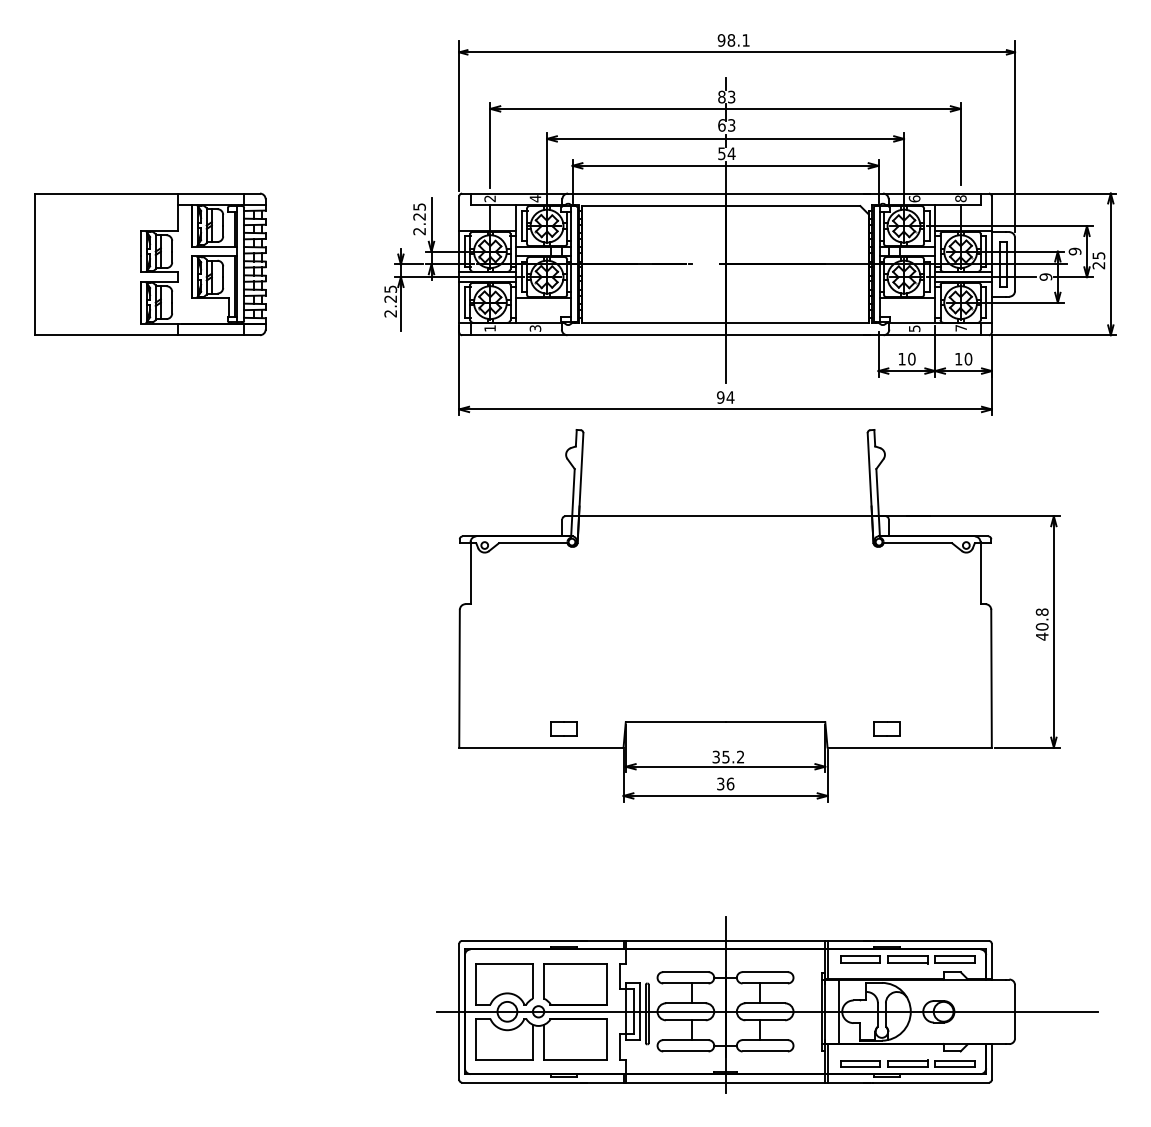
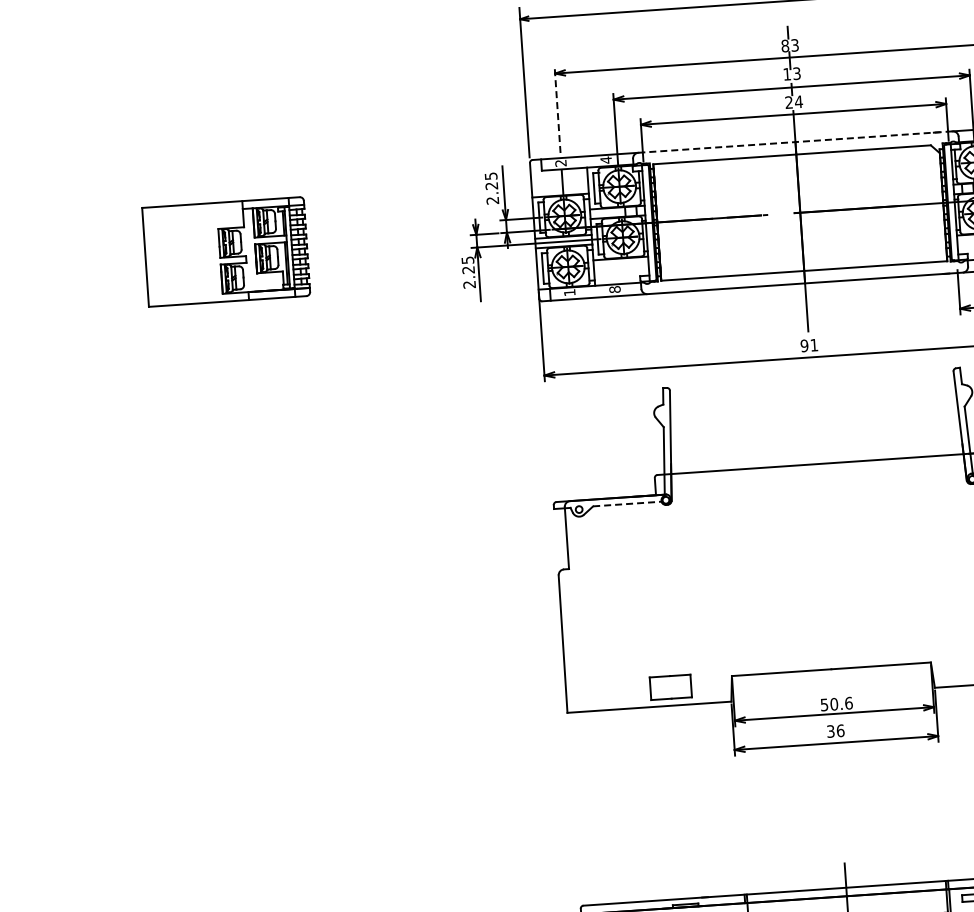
text: (721, 125) -> (786, 74), 63 -> 13
line: (490, 145) -> (557, 110), solid -> dashed
text: (721, 153) -> (788, 102), 54 -> 24
line: (725, 193) -> (795, 142), solid -> dashed
part: (150, 264) -> (226, 251), size x0.7
text: (535, 328) -> (615, 289), 3 -> 8
text: (730, 397) -> (814, 345), 94 -> 91
line: (533, 543) -> (627, 504), solid -> dashed
part: (563, 728) -> (670, 686), size x1.6
text: (728, 756) -> (836, 703), 35.2 -> 50.6

